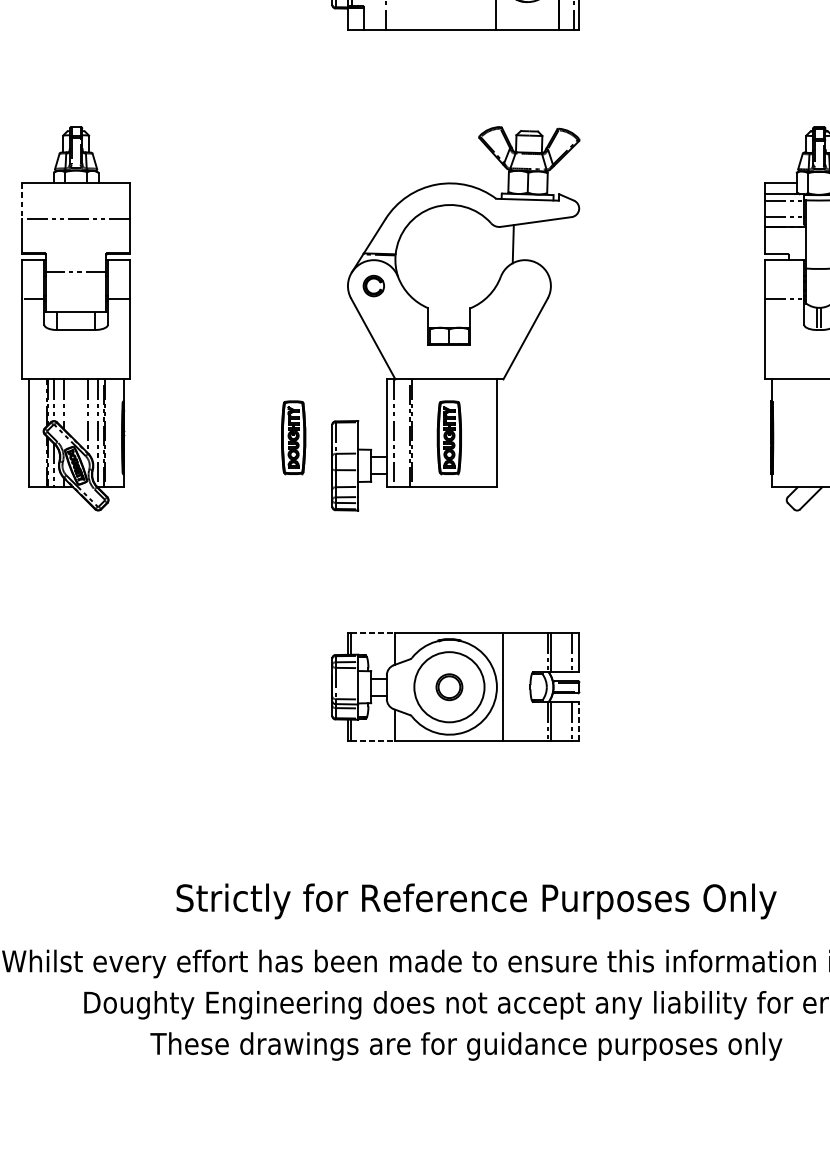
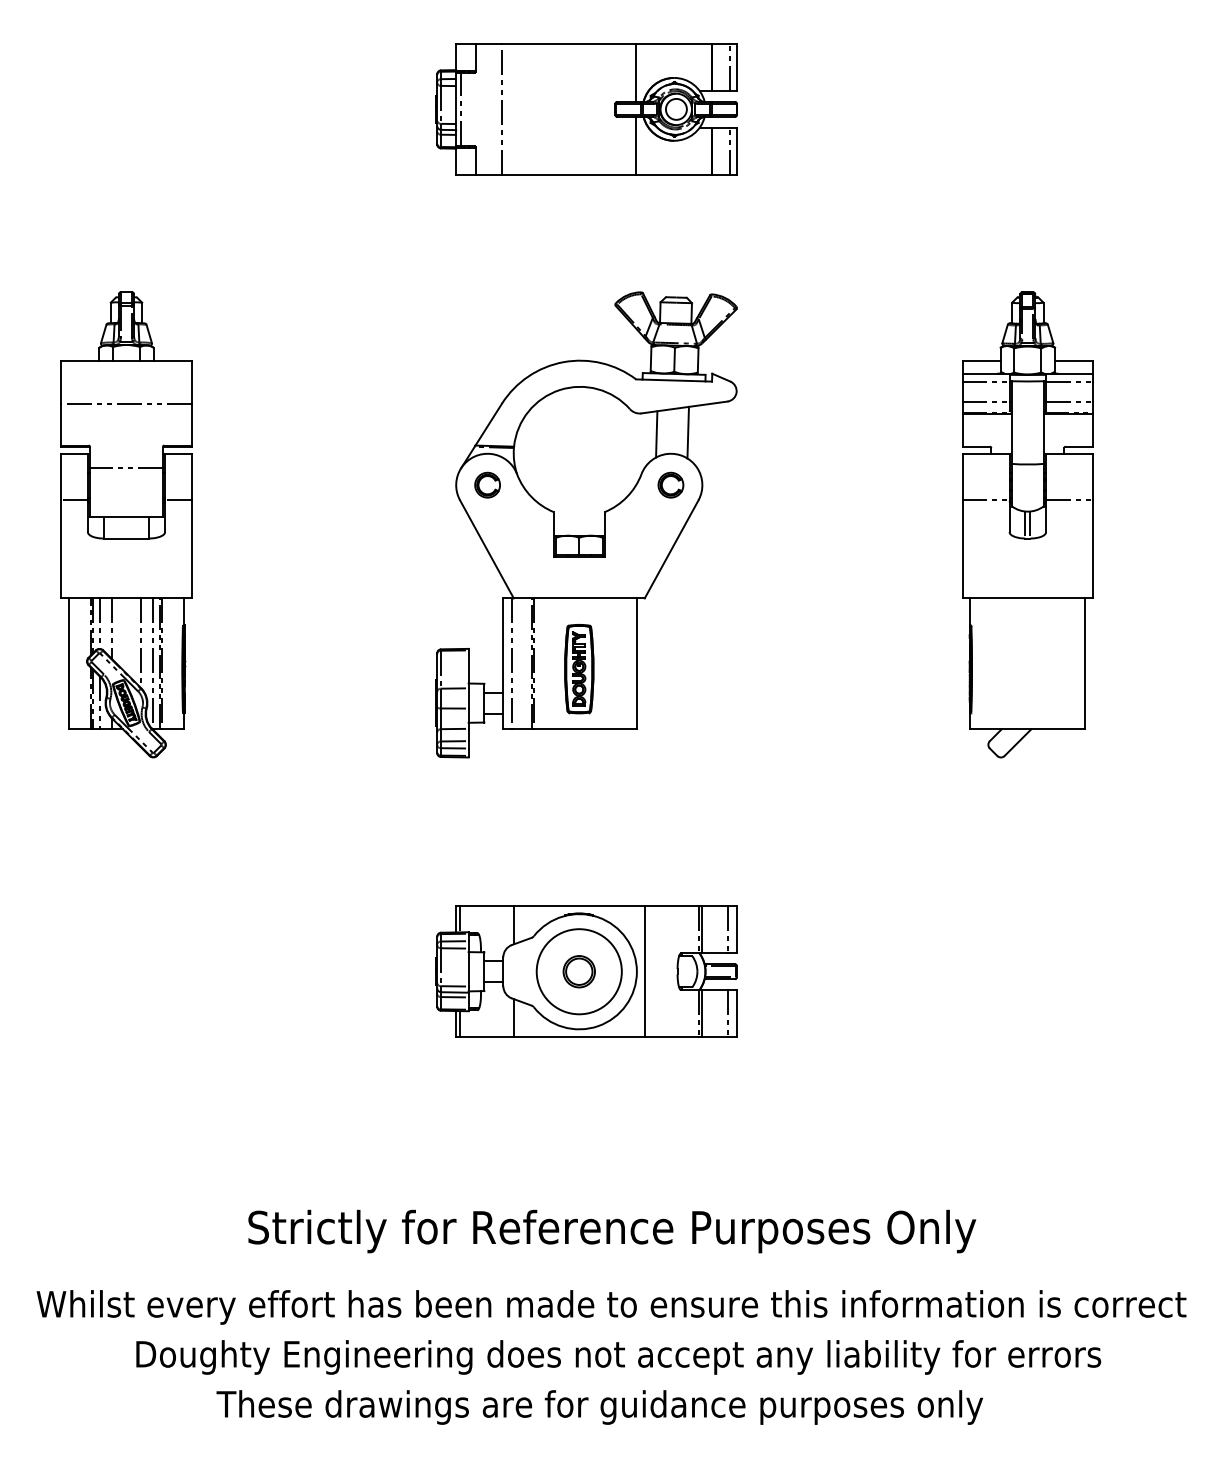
line: (22, 201) -> (61, 382), dashed -> solid
line: (538, 242) -> (687, 432), added
part: (524, 285) -> (670, 484), added
part: (293, 438) -> (390, 669), removed
line: (372, 633) -> (486, 906), dashed -> solid
line: (579, 721) -> (736, 1013), dashed -> solid
line: (372, 741) -> (486, 1037), dashed -> solid

